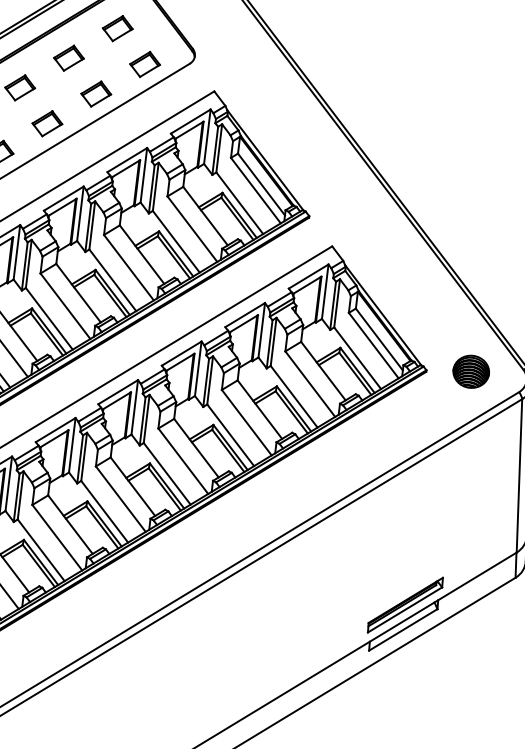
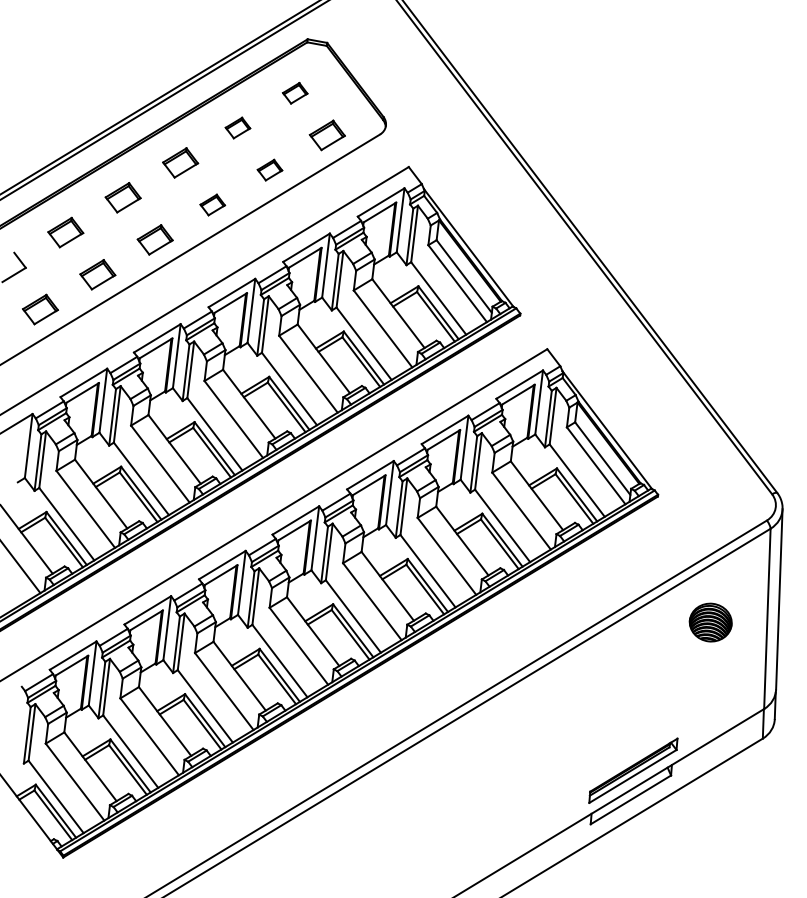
part: (117, 28) -> (294, 93), size x0.7
part: (68, 57) -> (237, 127), size x0.7
part: (95, 93) -> (269, 169), size x0.7
part: (47, 123) -> (212, 204), size x0.7
part: (471, 371) -> (710, 622), moved

